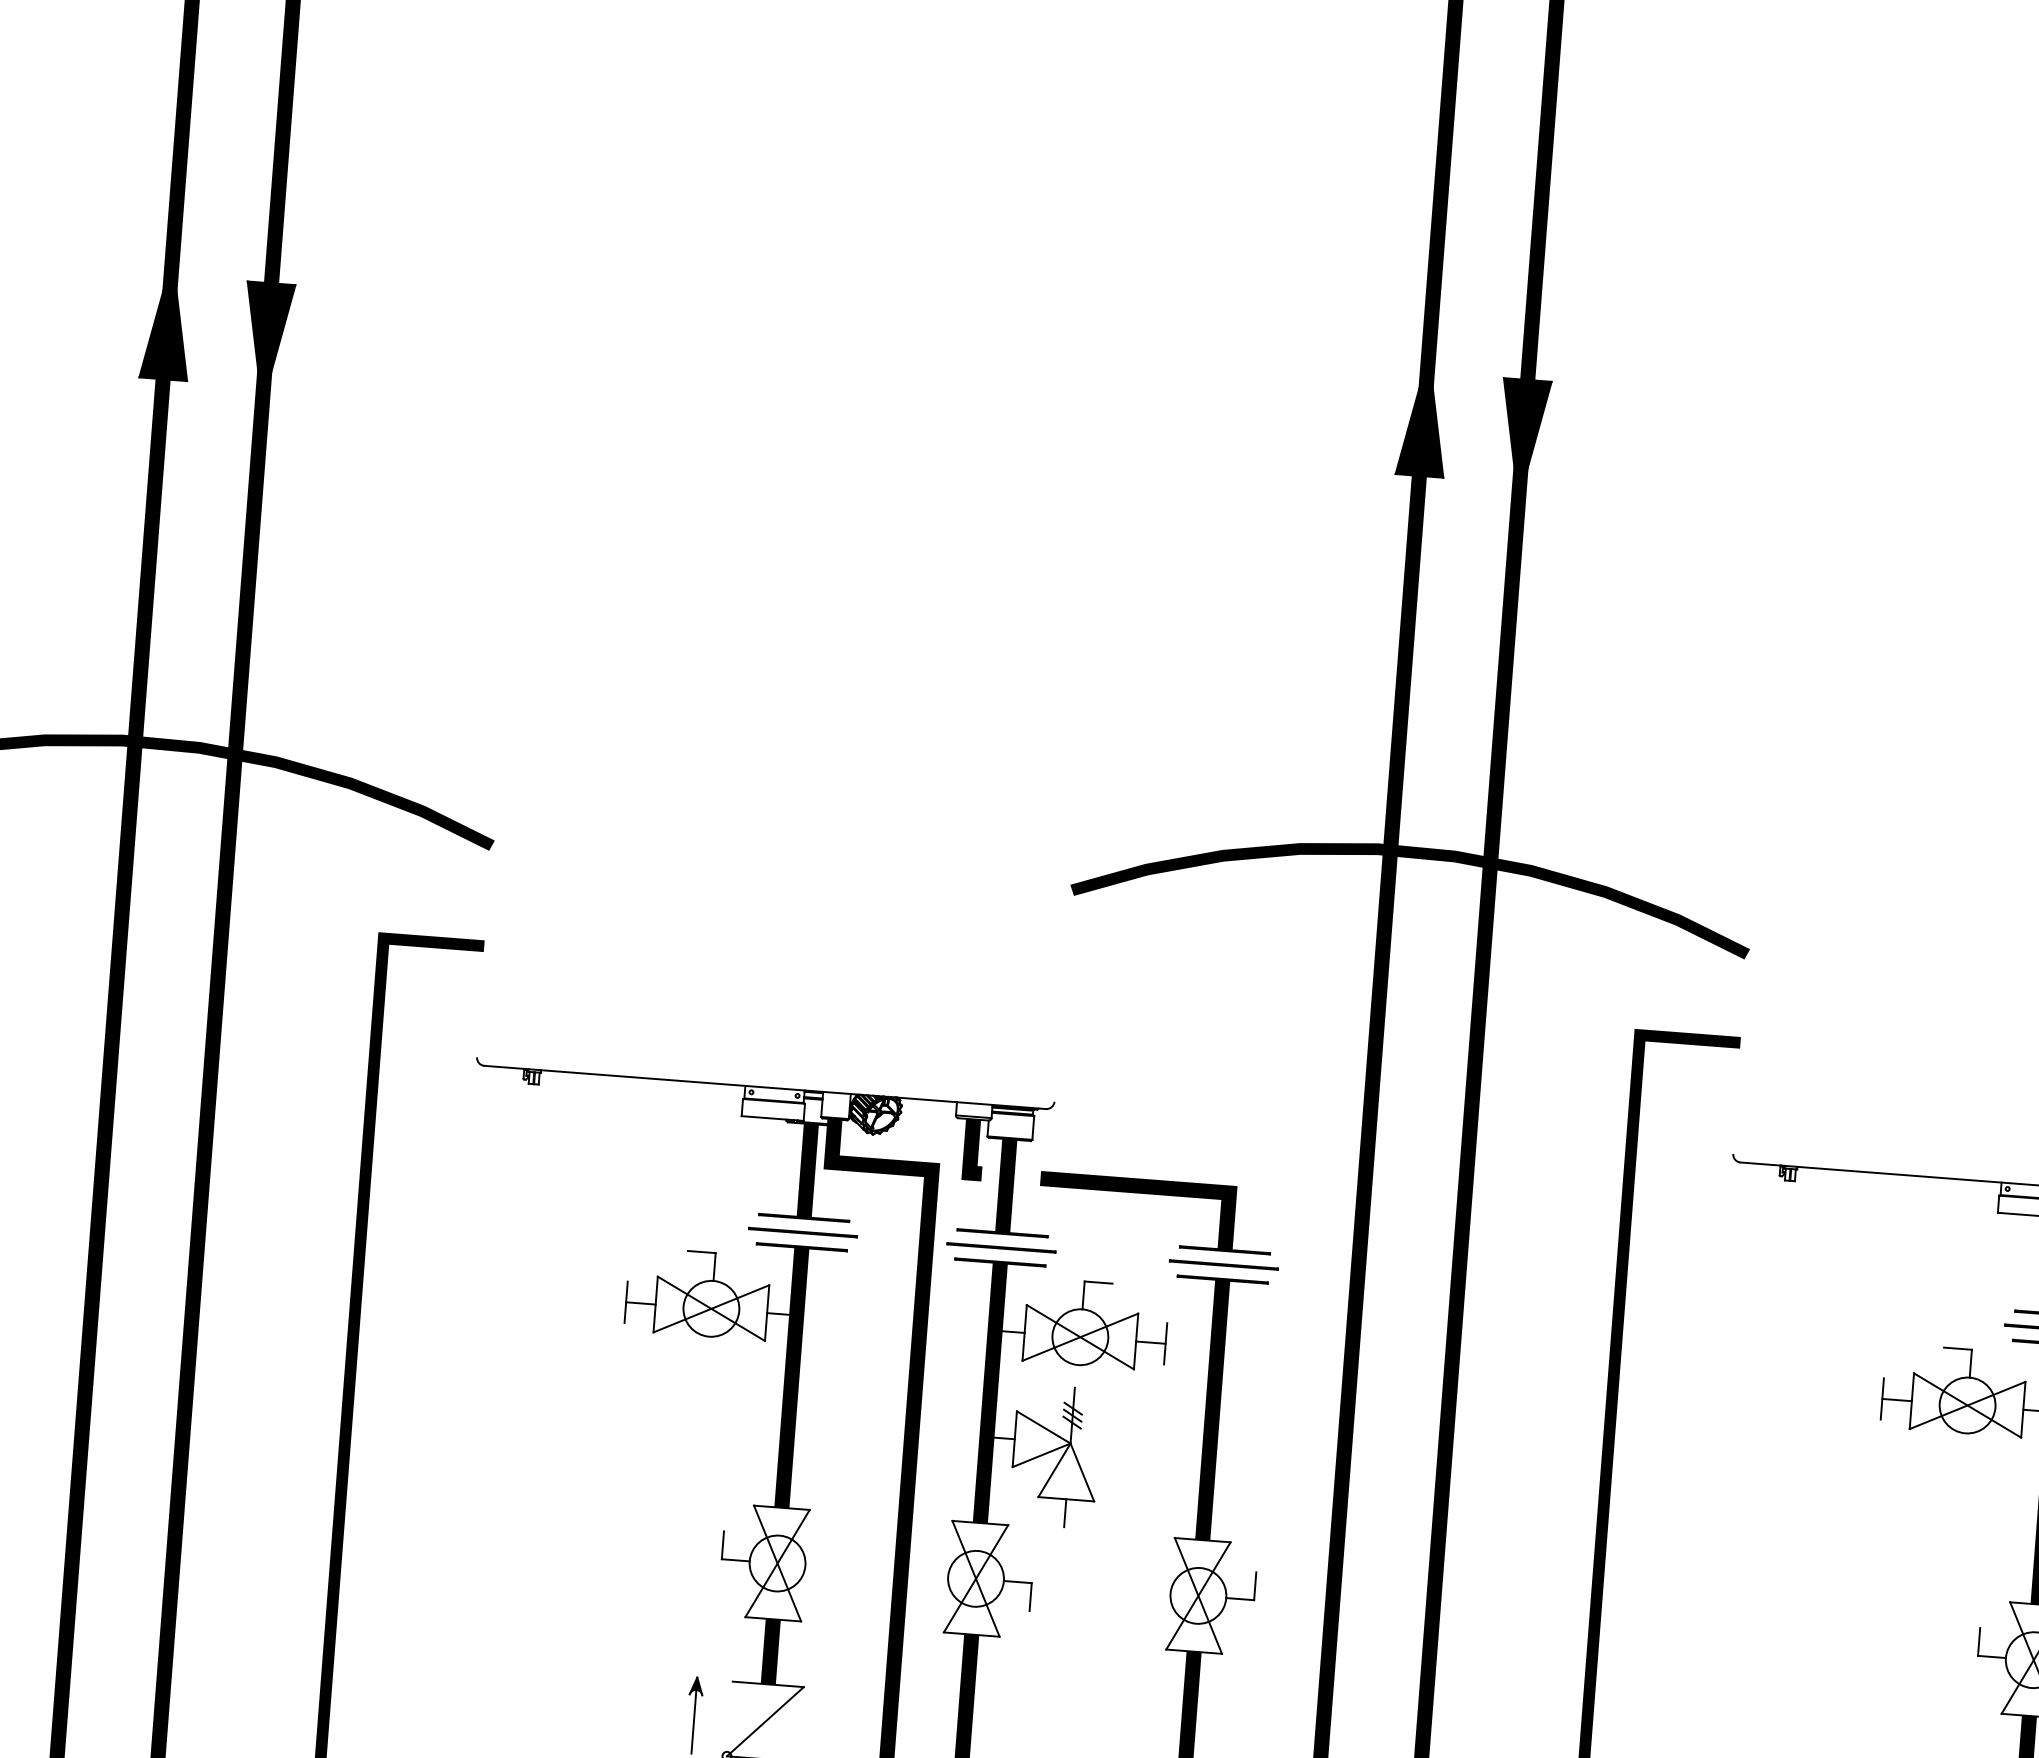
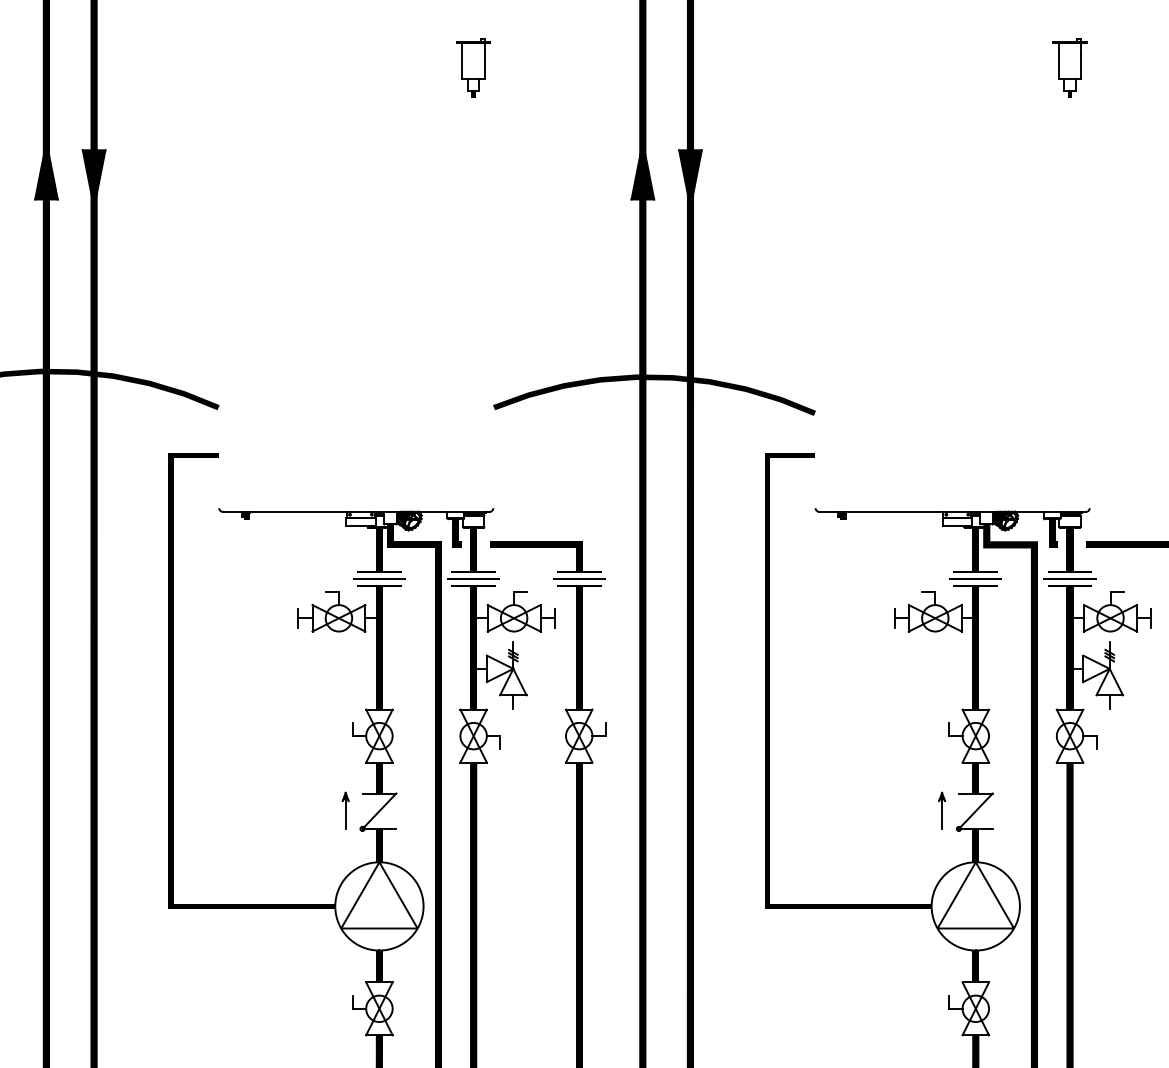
part: (1084, 170) -> (473, 67), added

